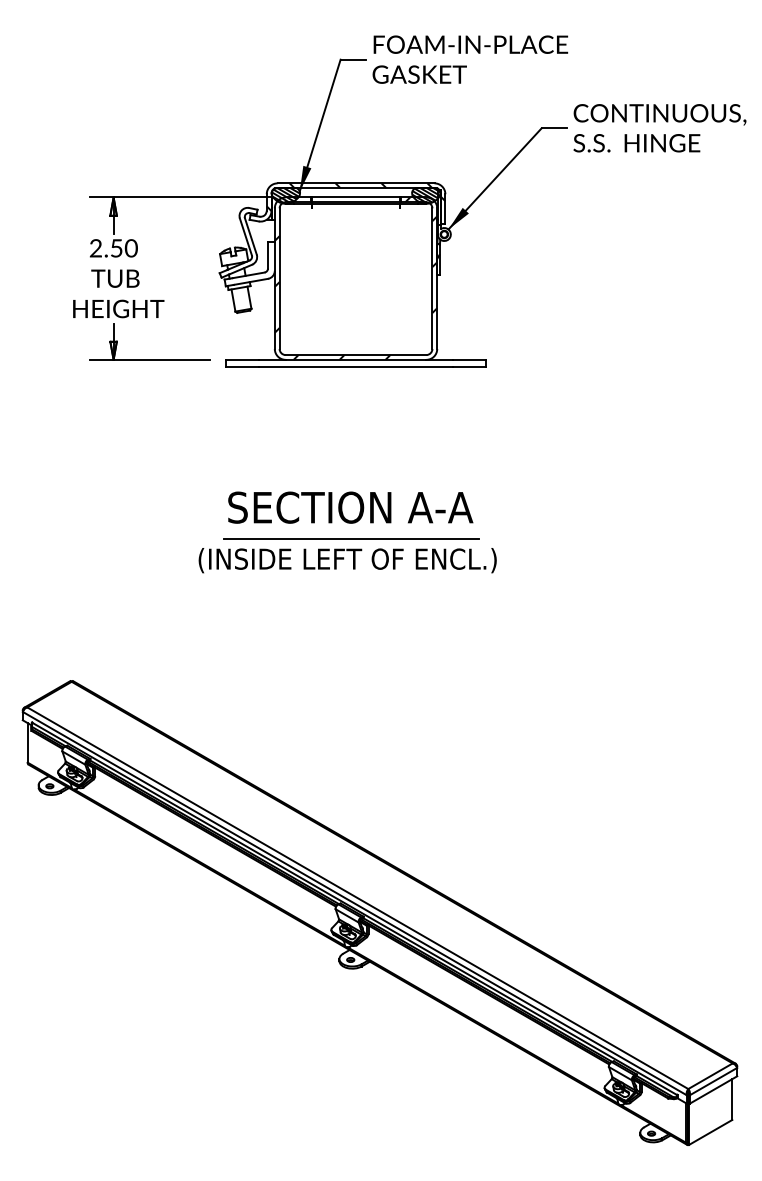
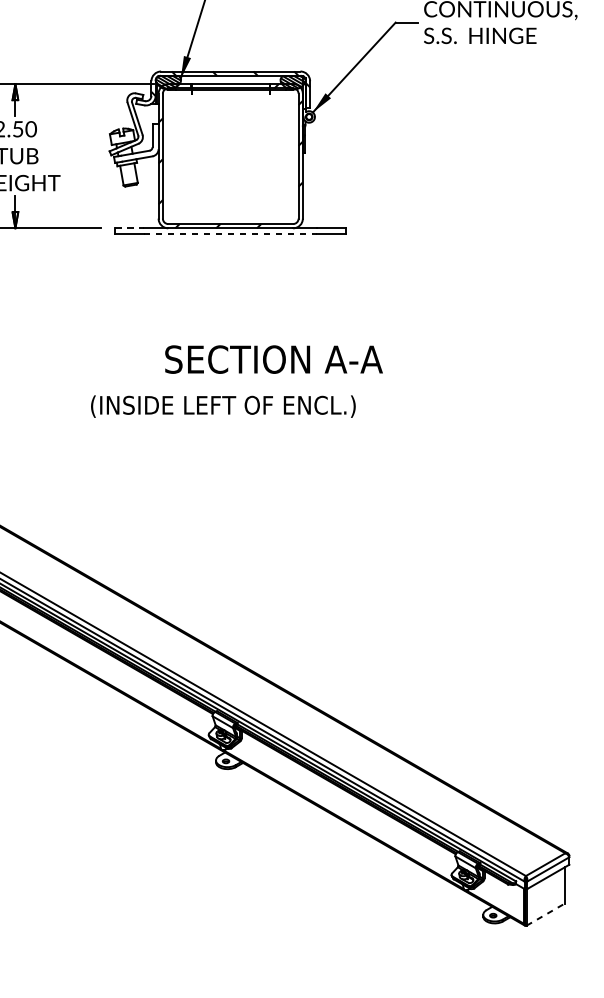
line: (242, 359) -> (129, 227), solid -> dashed
line: (356, 366) -> (231, 234), solid -> dashed
text: (350, 507) -> (273, 359), moved
line: (351, 538) -> (226, 386), removed
line: (710, 1132) -> (545, 914), solid -> dashed

